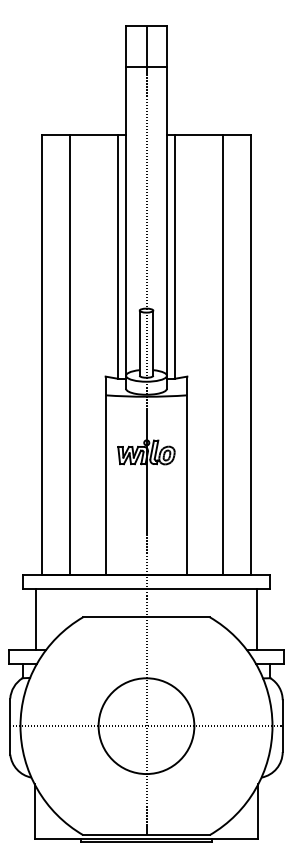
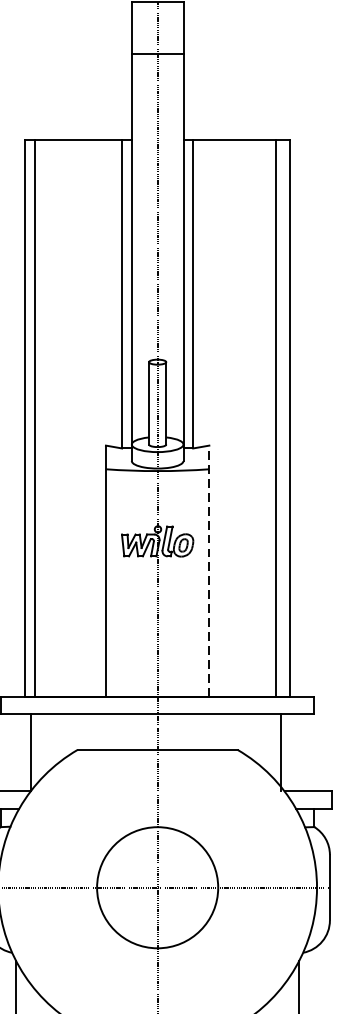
line: (69, 354) -> (34, 417), moved
line: (223, 354) -> (276, 417), moved
line: (187, 475) -> (209, 570), solid -> dashed
line: (36, 618) -> (31, 751), moved
line: (256, 618) -> (280, 751), moved

